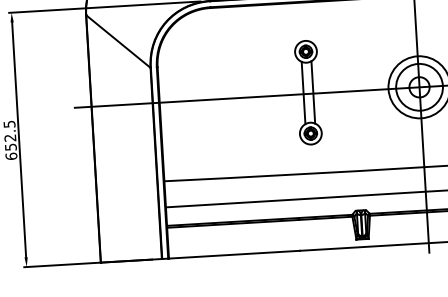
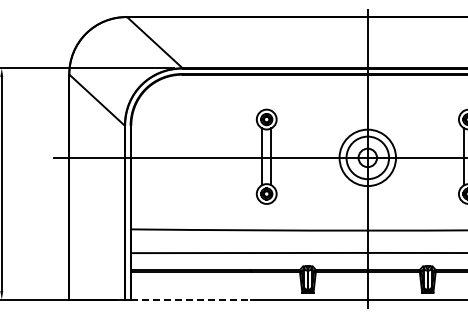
line: (233, 254) -> (190, 299), solid -> dashed

